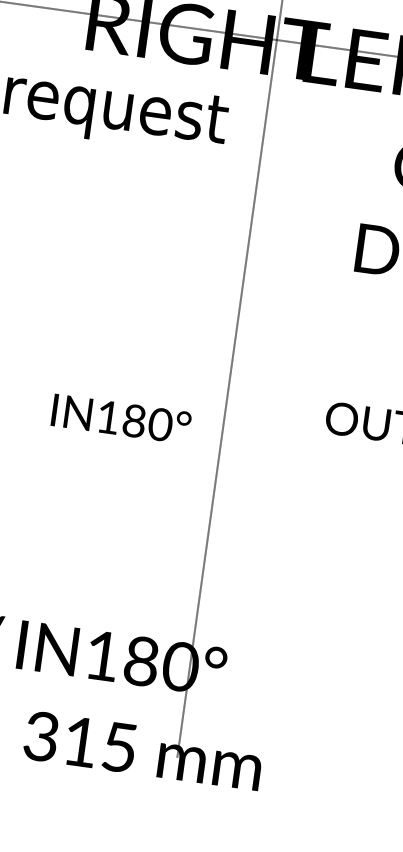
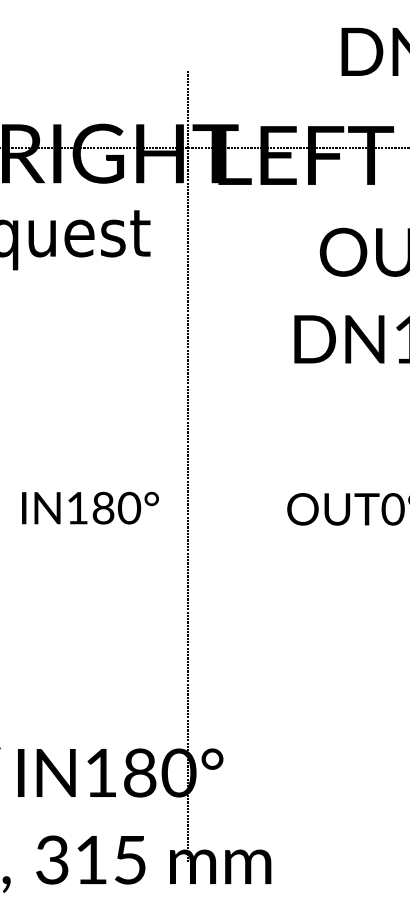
text: (121, 418) -> (90, 507), moved

